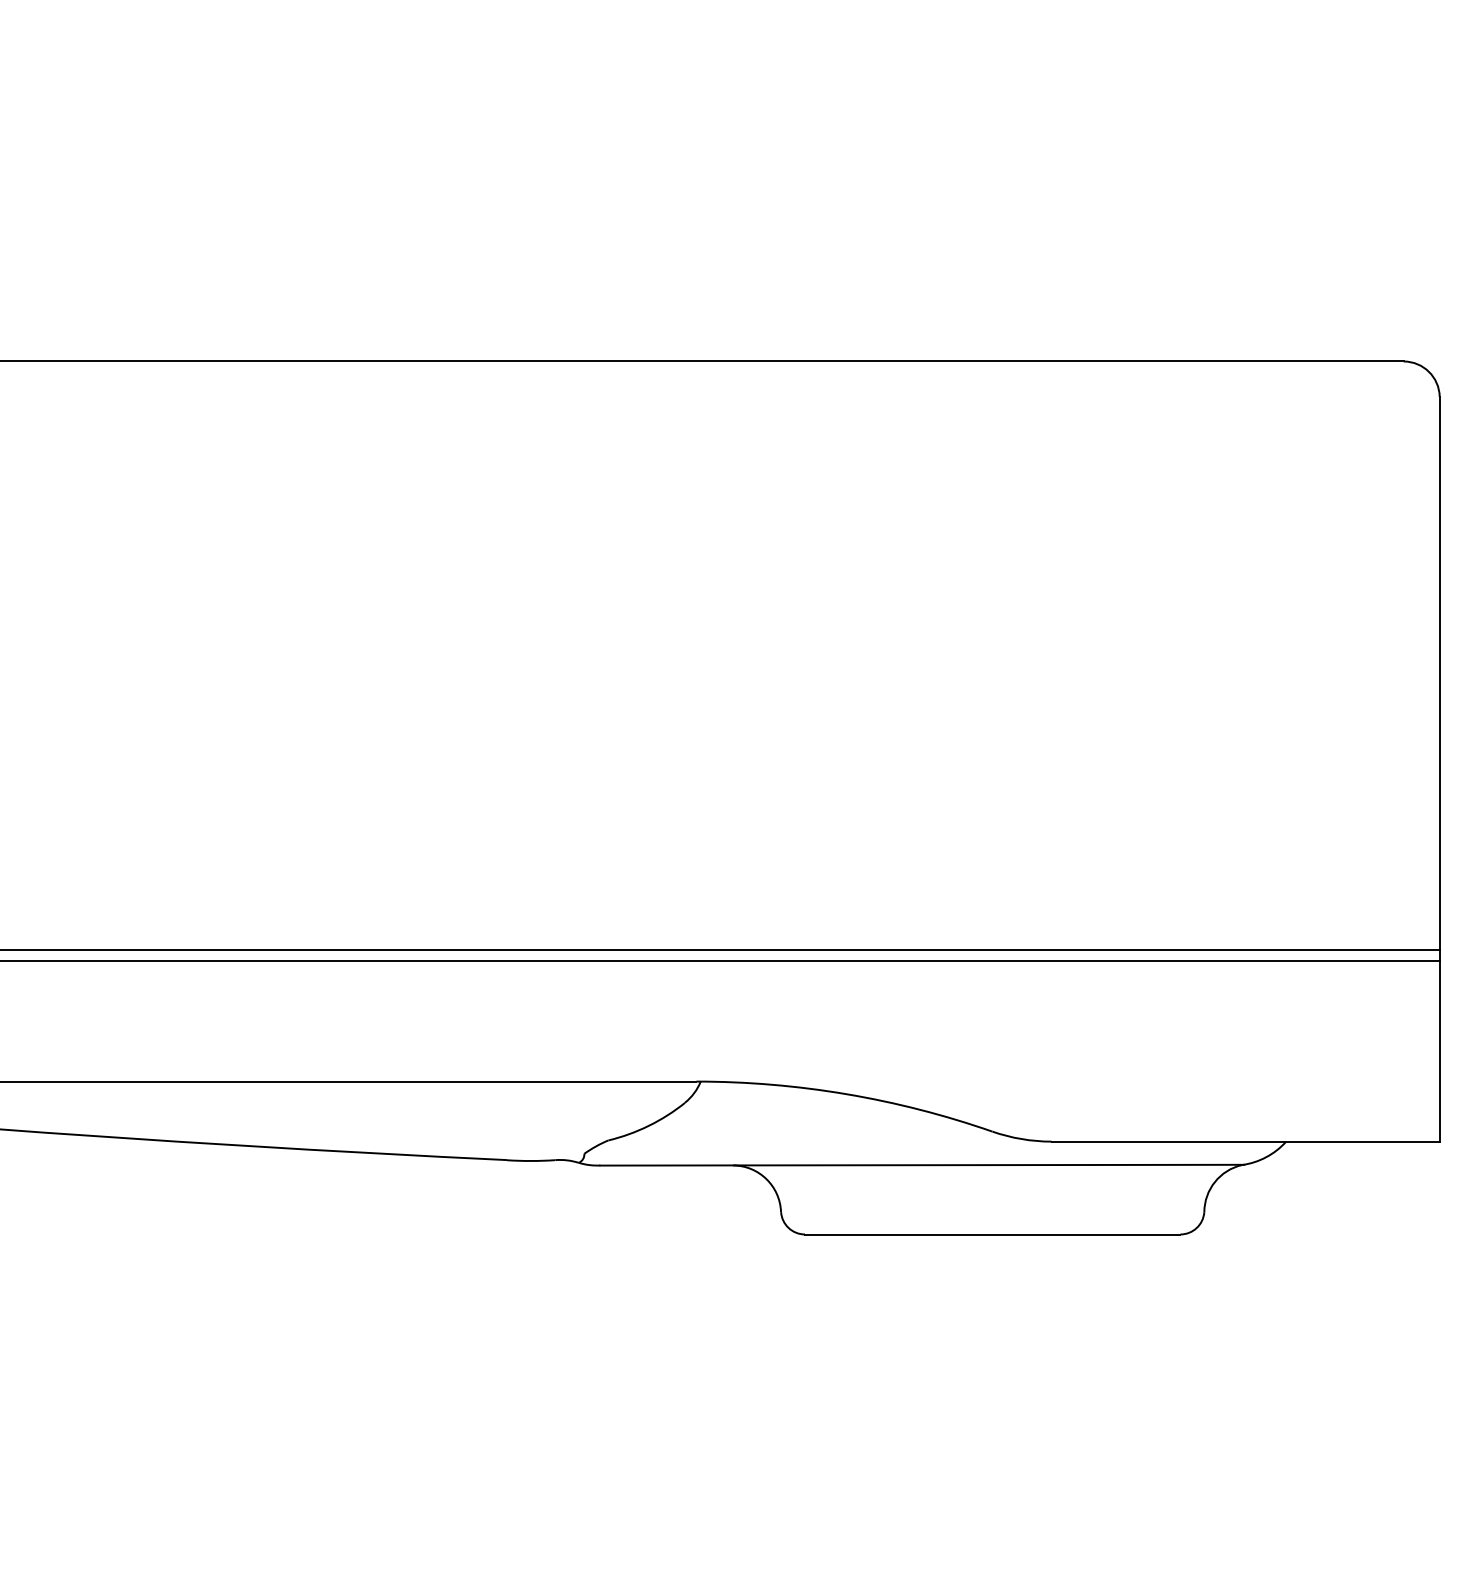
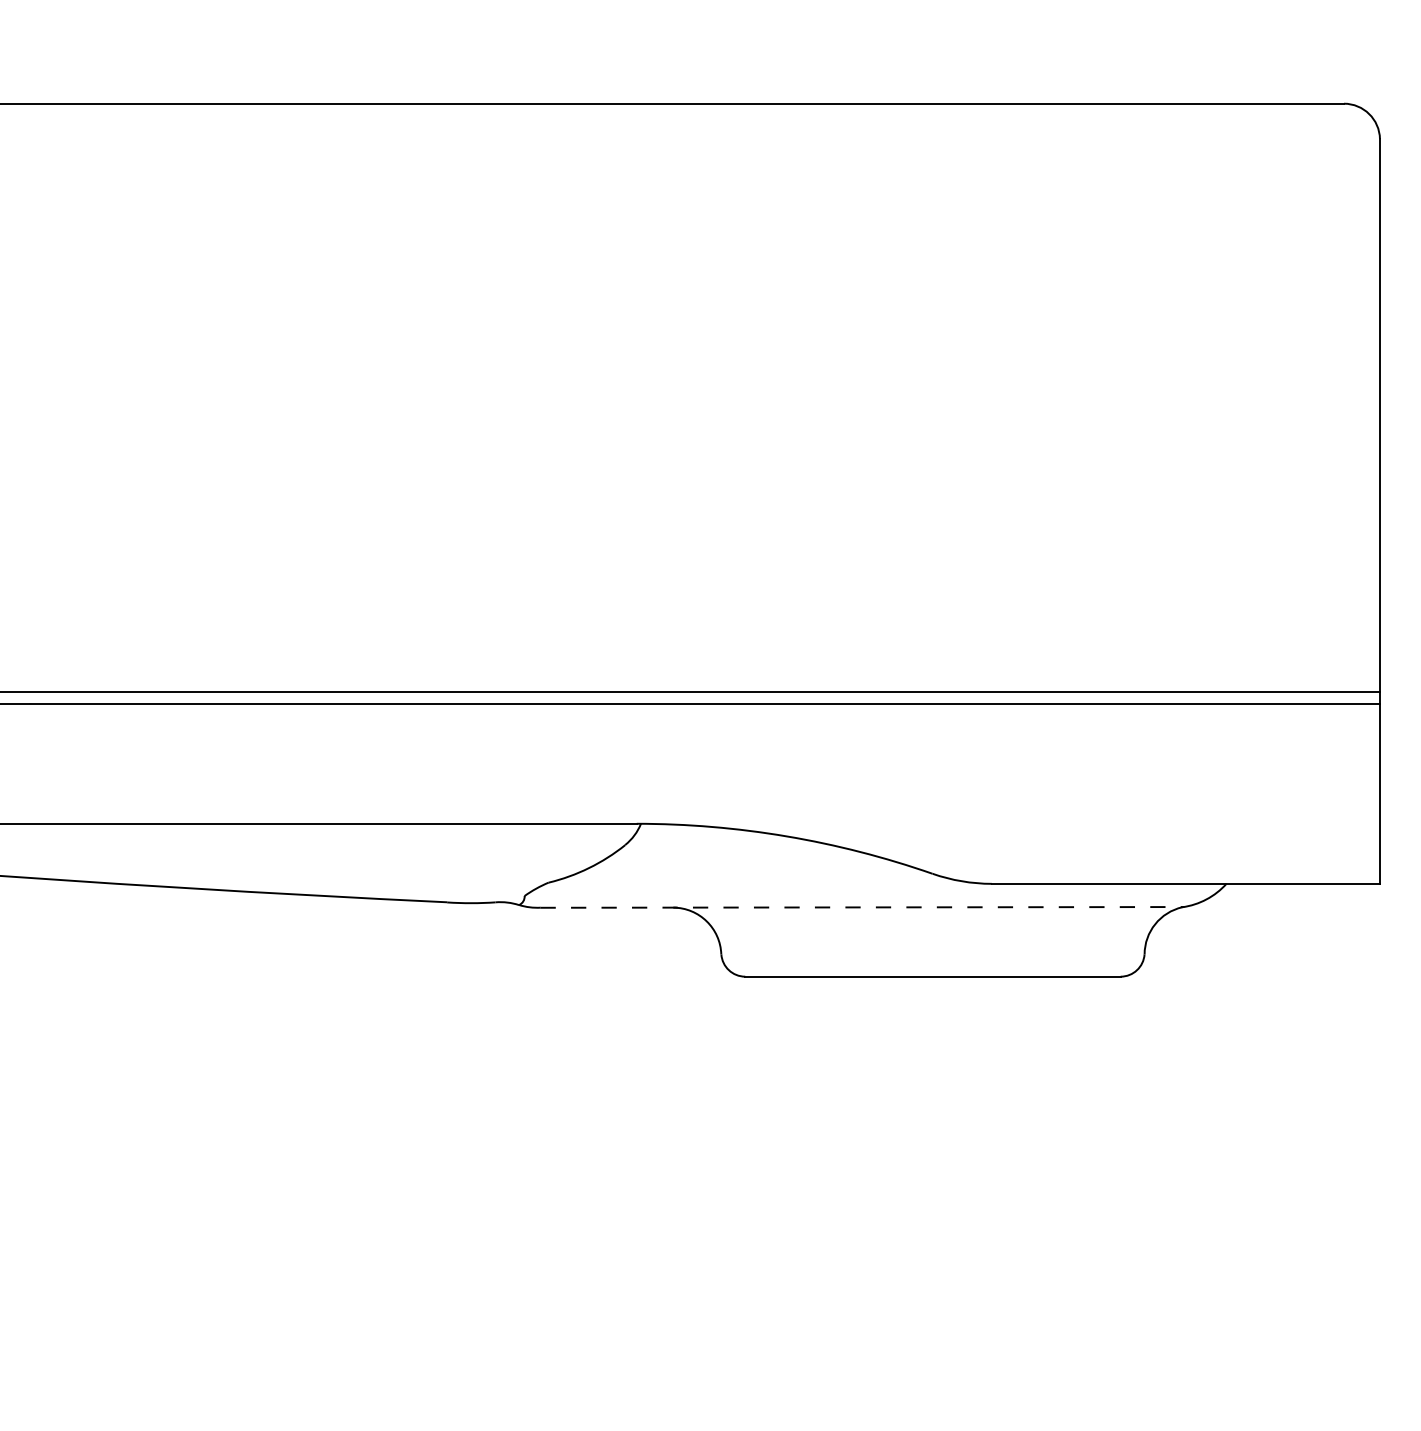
line: (922, 1165) -> (862, 907), solid -> dashed

